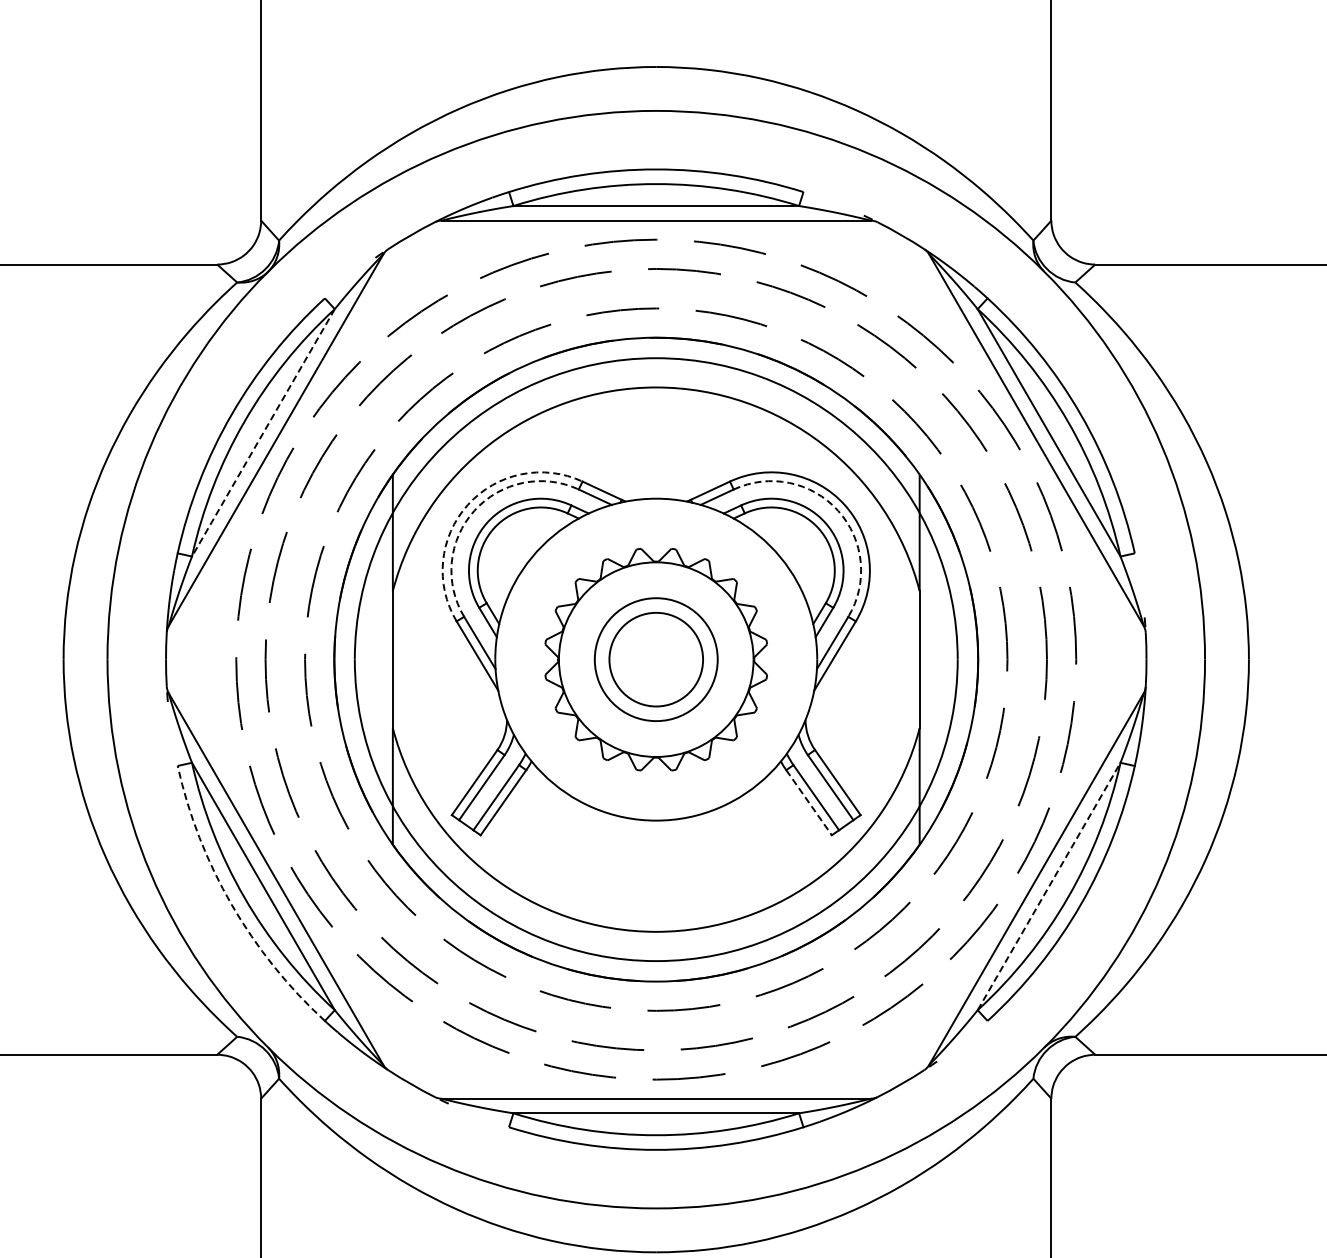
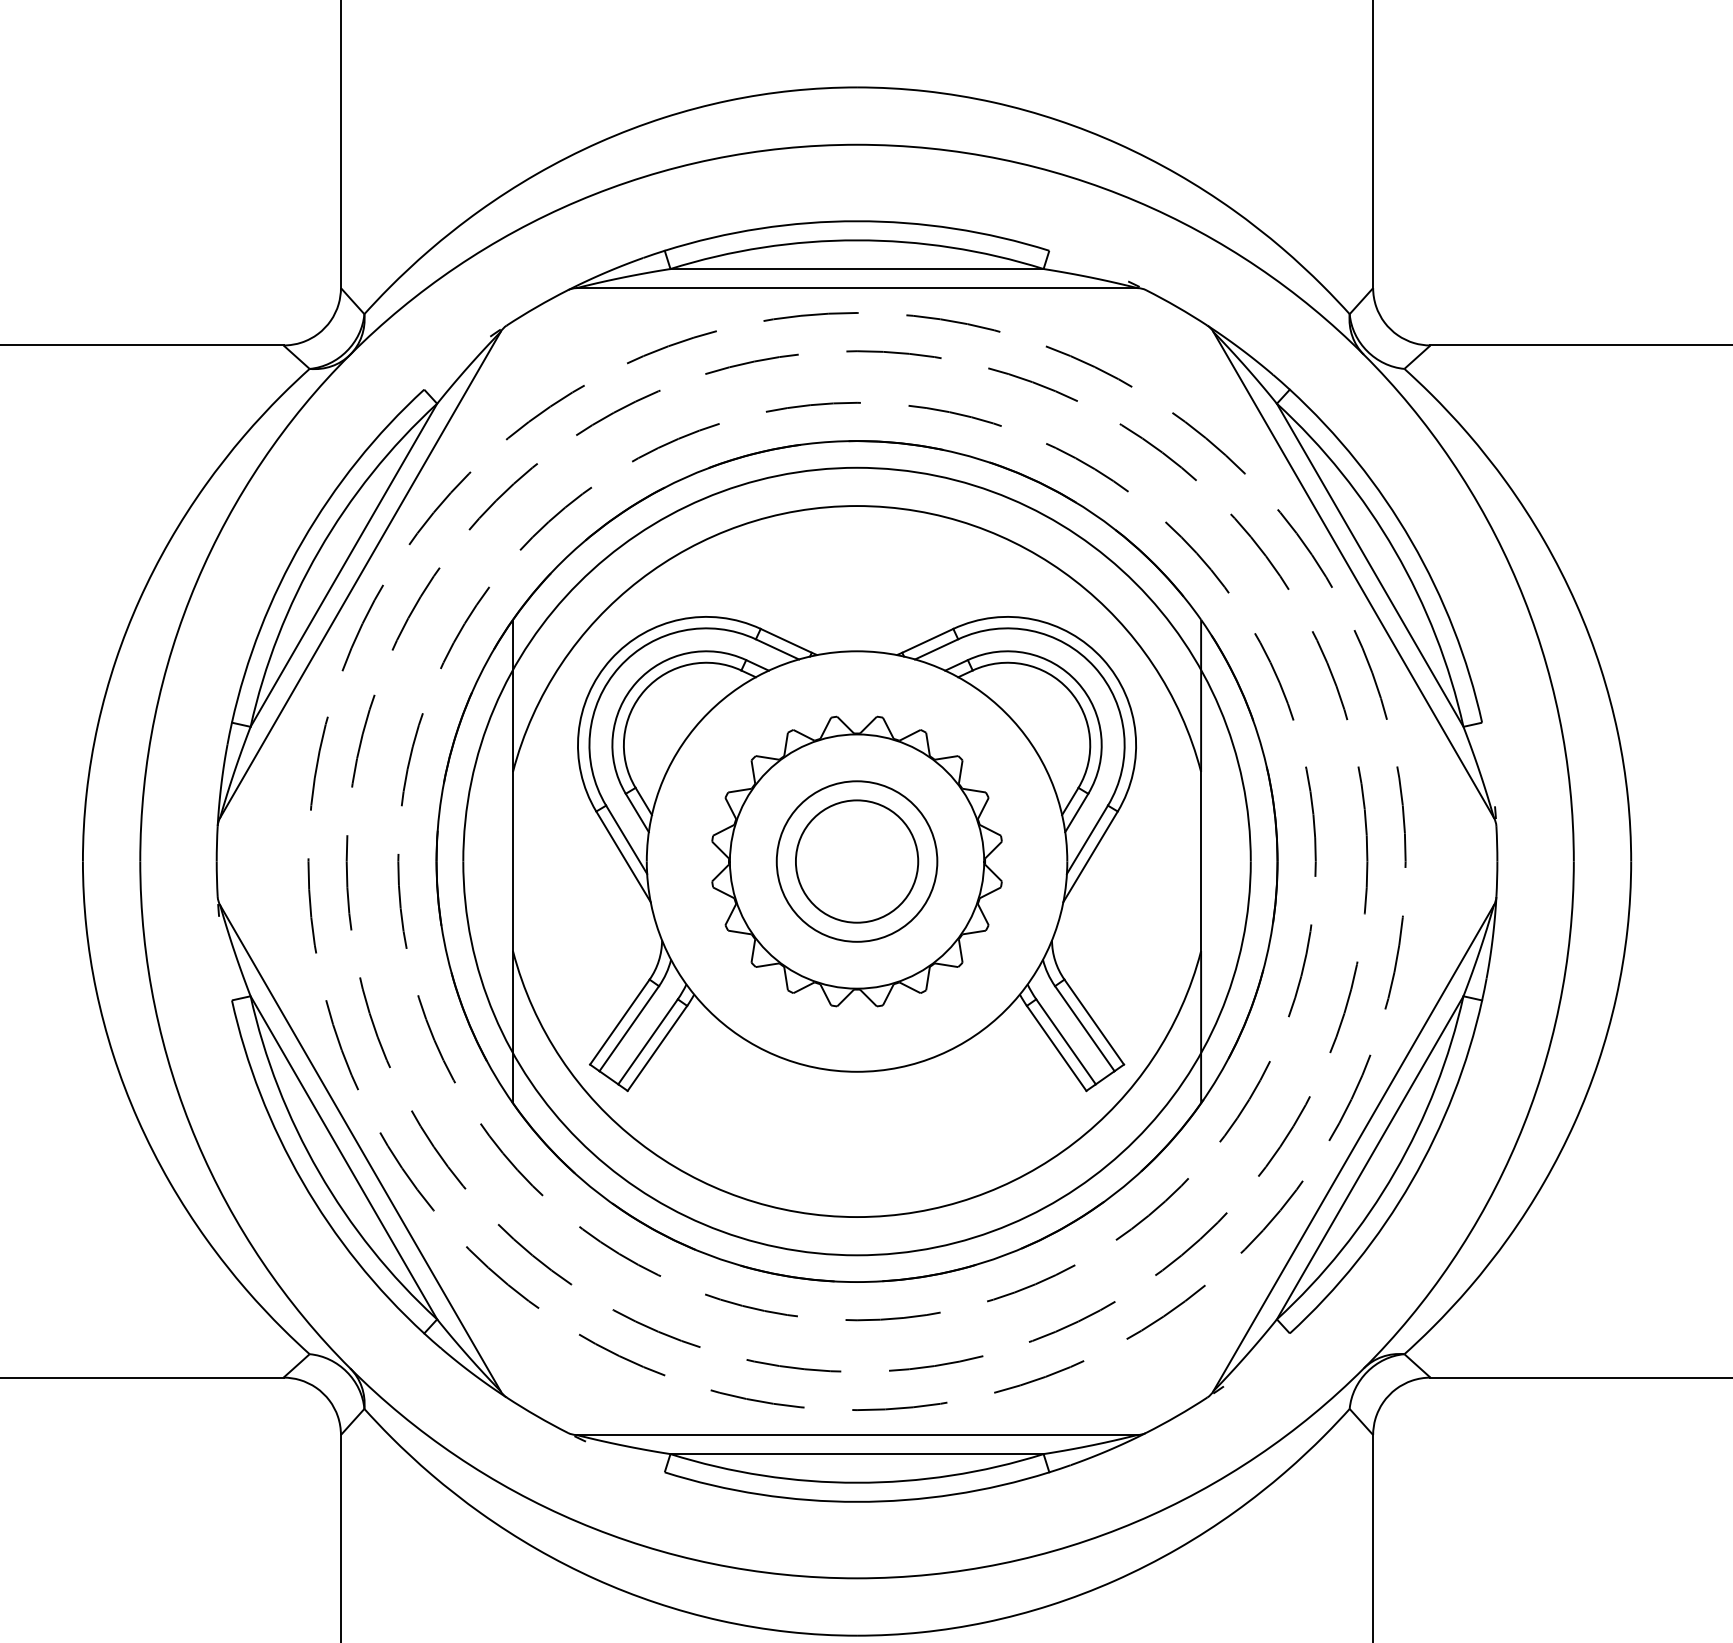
line: (263, 432) -> (344, 564), dashed -> solid
arc: (467, 504) -> (610, 658), dashed -> solid
arc: (474, 510) -> (619, 666), dashed -> solid
arc: (838, 510) -> (1095, 666), dashed -> solid
line: (809, 802) -> (1057, 1048), dashed -> solid
line: (1049, 886) -> (1370, 1157), dashed -> solid
arc: (231, 904) -> (302, 1181), dashed -> solid

